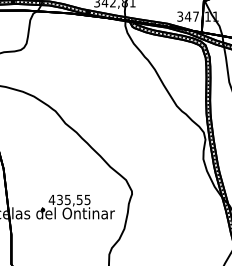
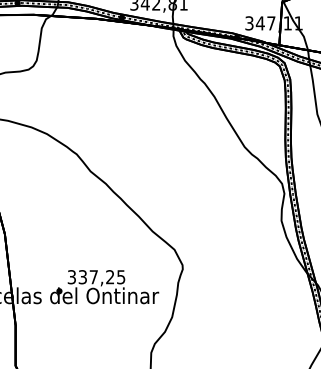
text: (65, 200) -> (90, 277), 435,55 -> 337,25

